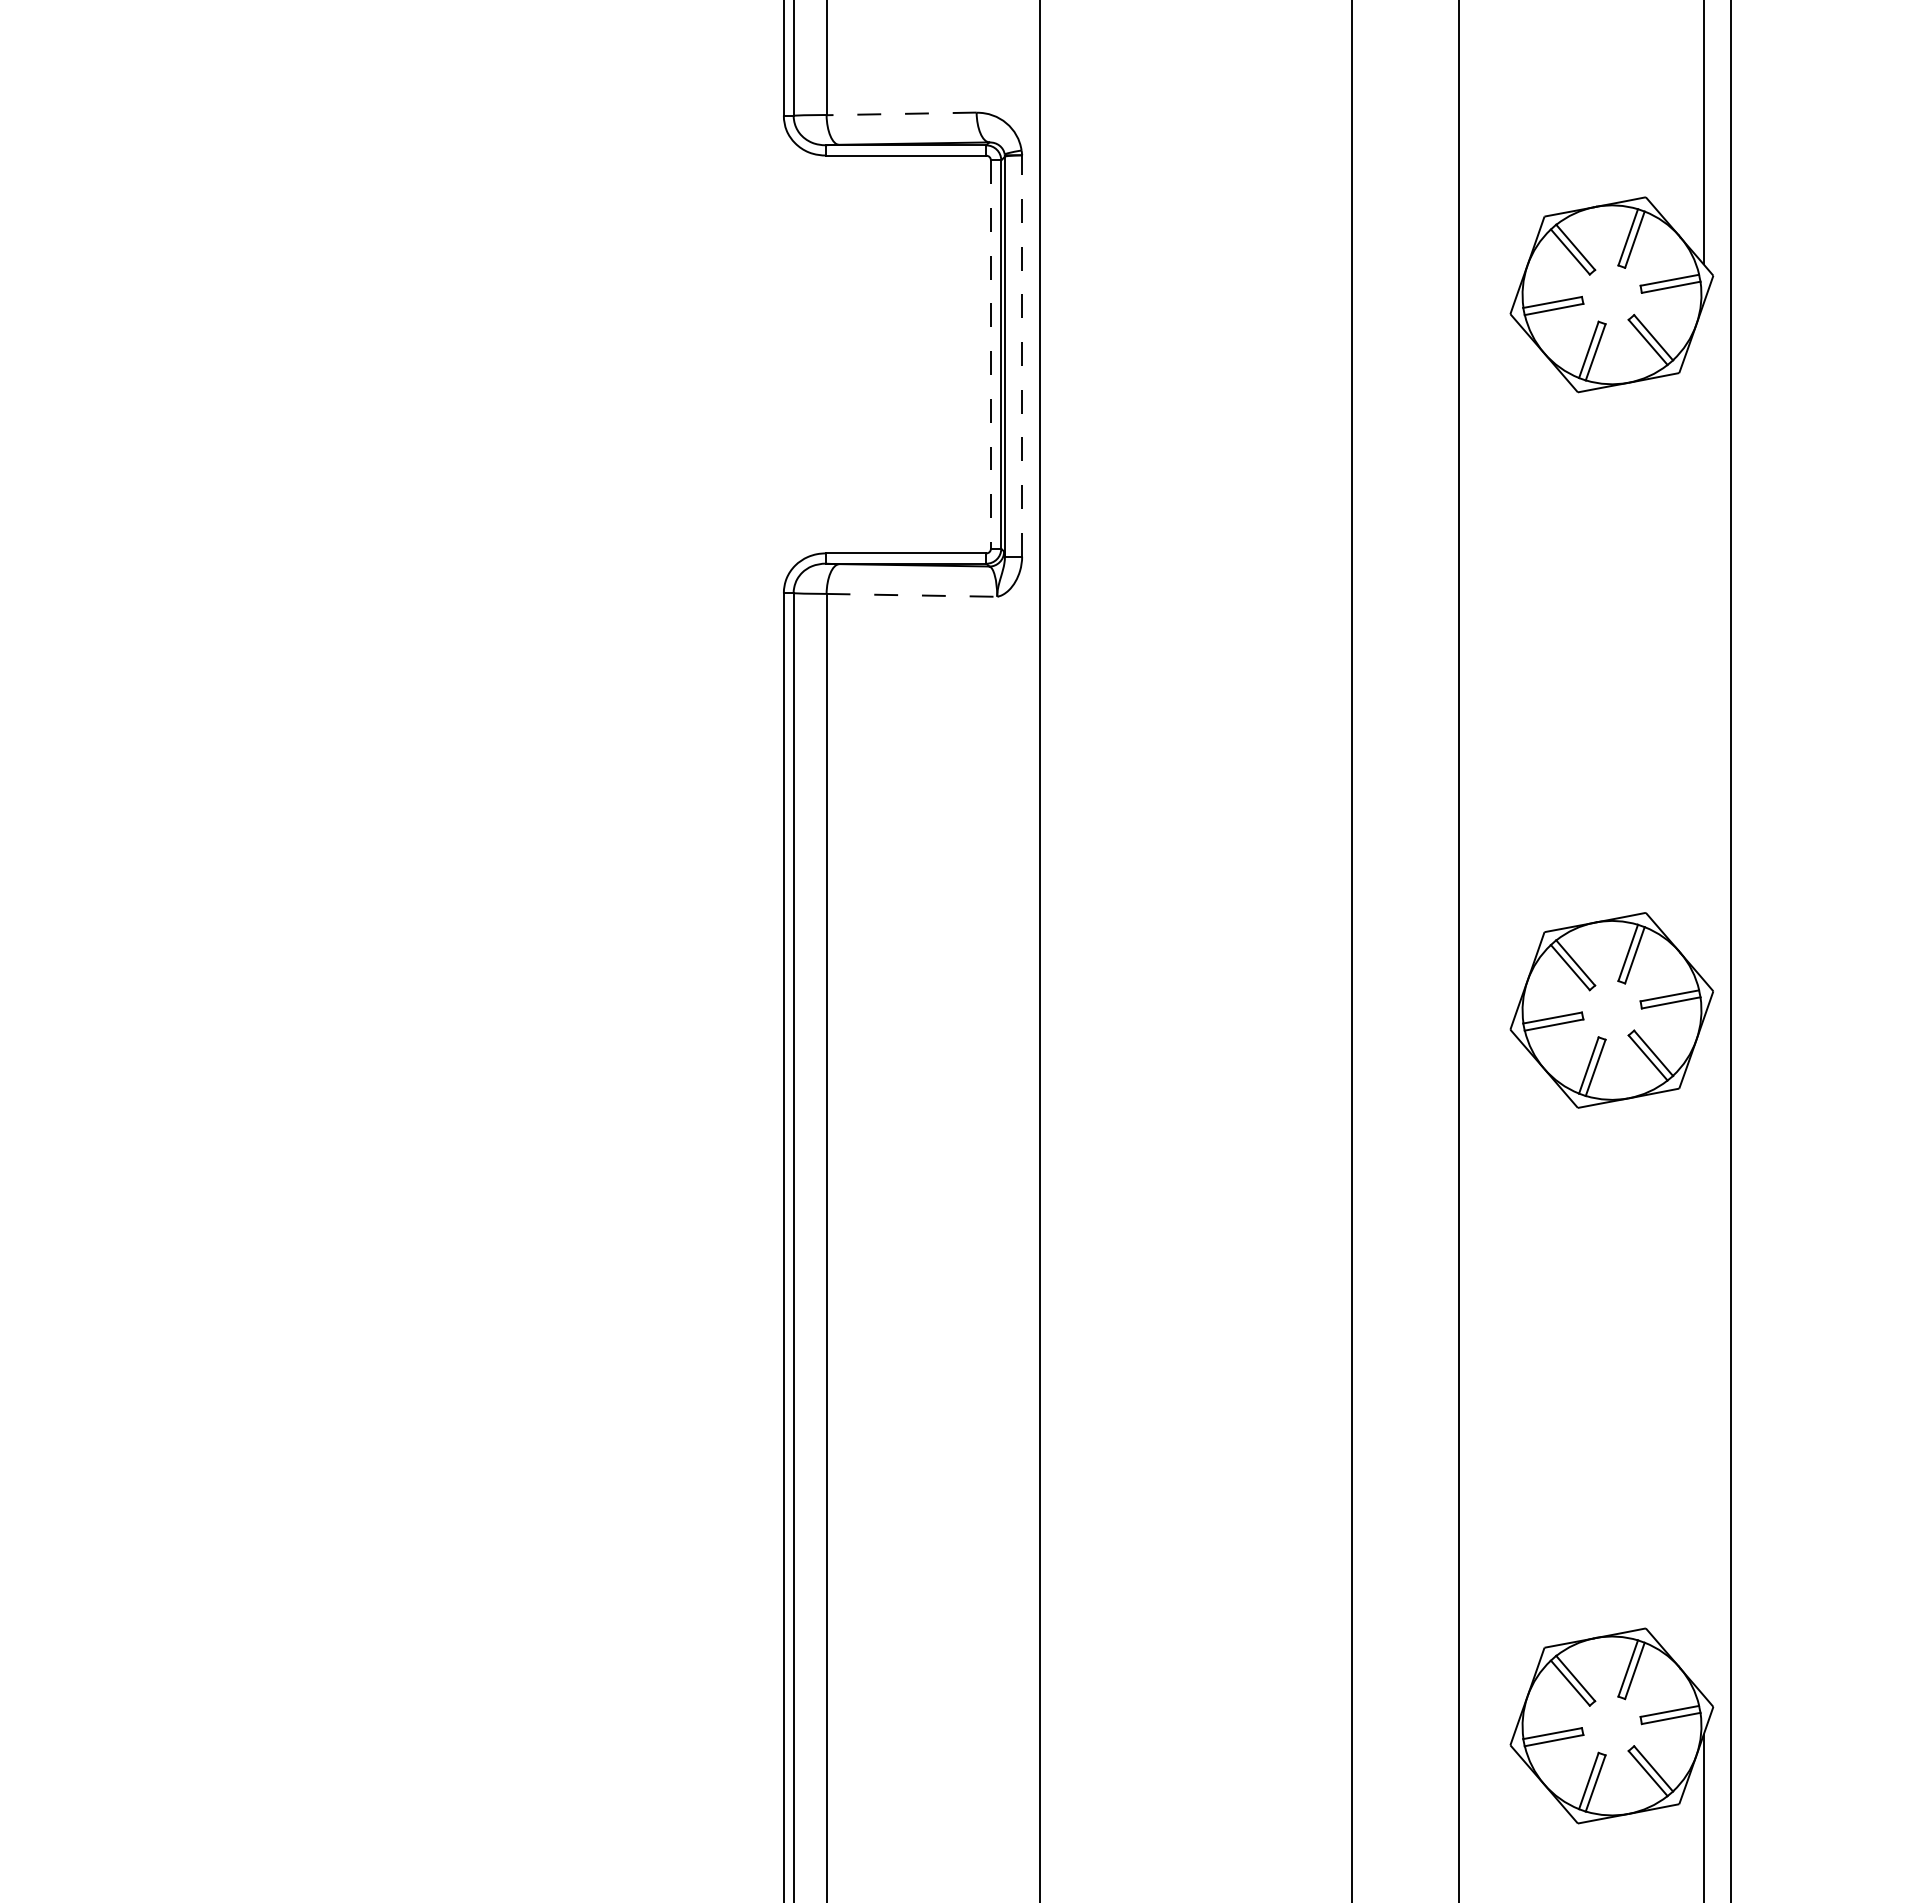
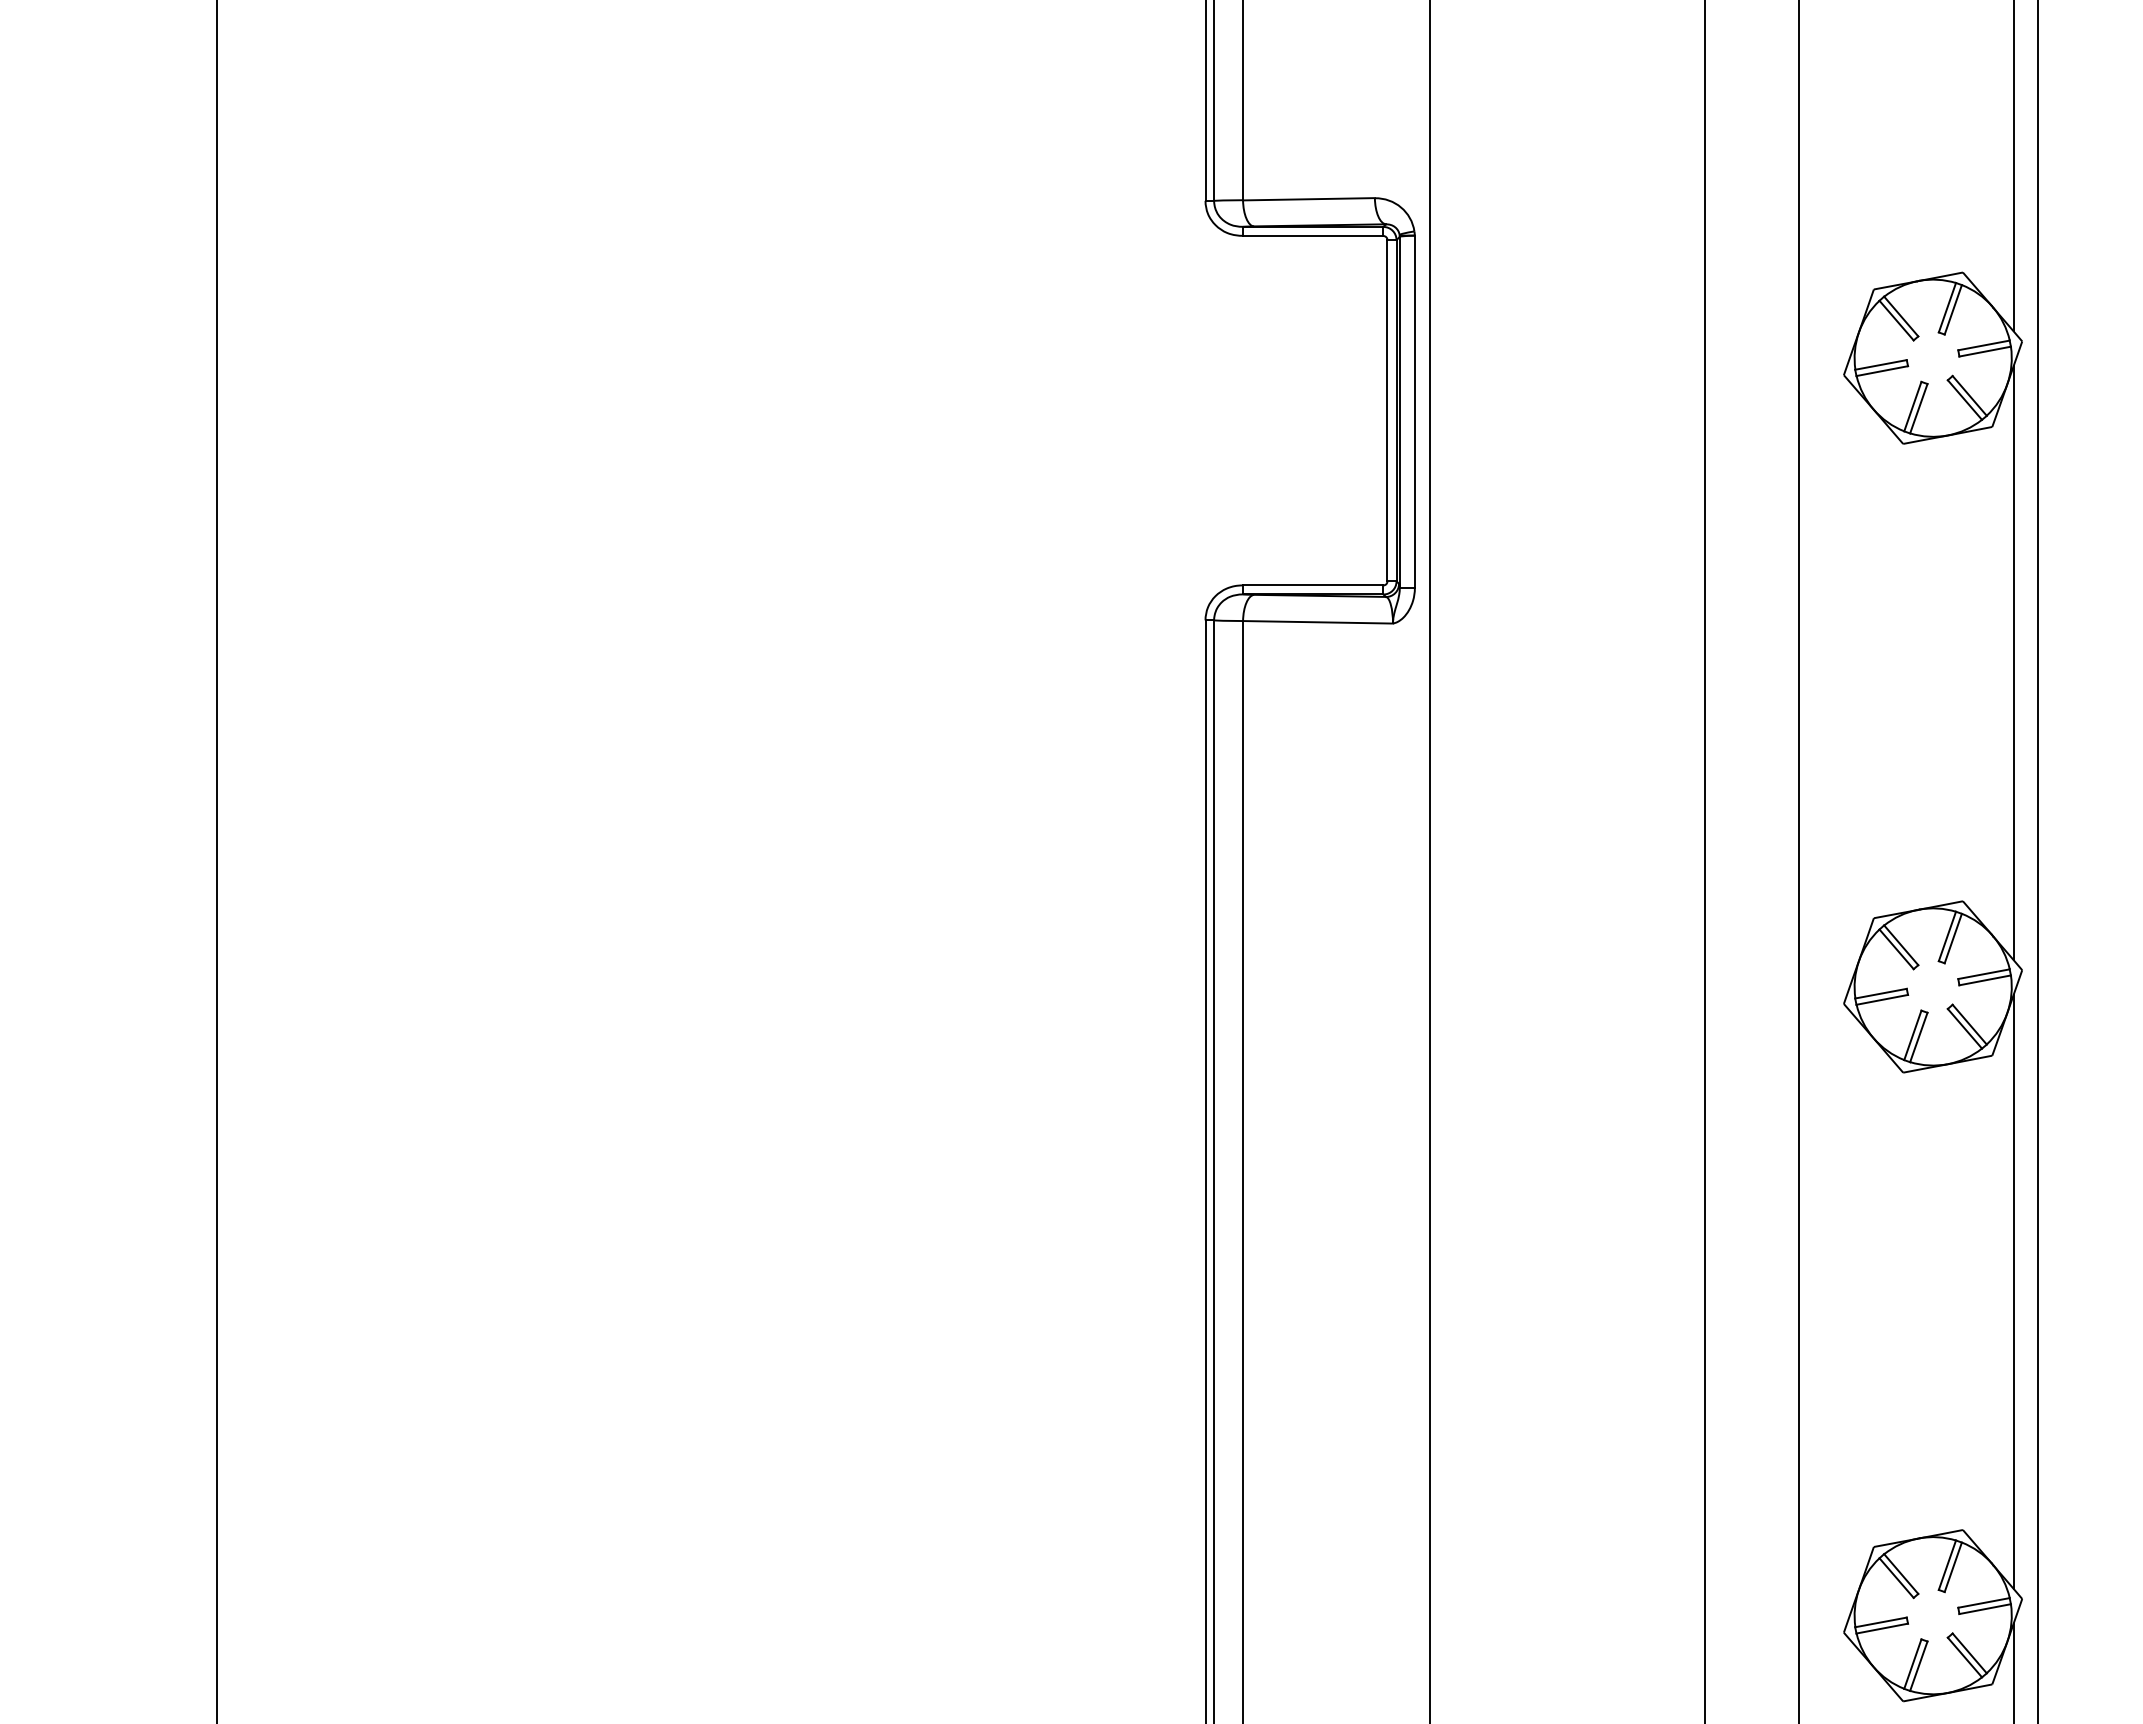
line: (901, 114) -> (1308, 199), dashed -> solid
line: (990, 354) -> (1387, 410), dashed -> solid
line: (1021, 355) -> (1414, 411), dashed -> solid
line: (912, 595) -> (1318, 622), dashed -> solid
line: (1703, 642) -> (2013, 663), added
line: (1703, 1356) -> (2013, 1291), added

